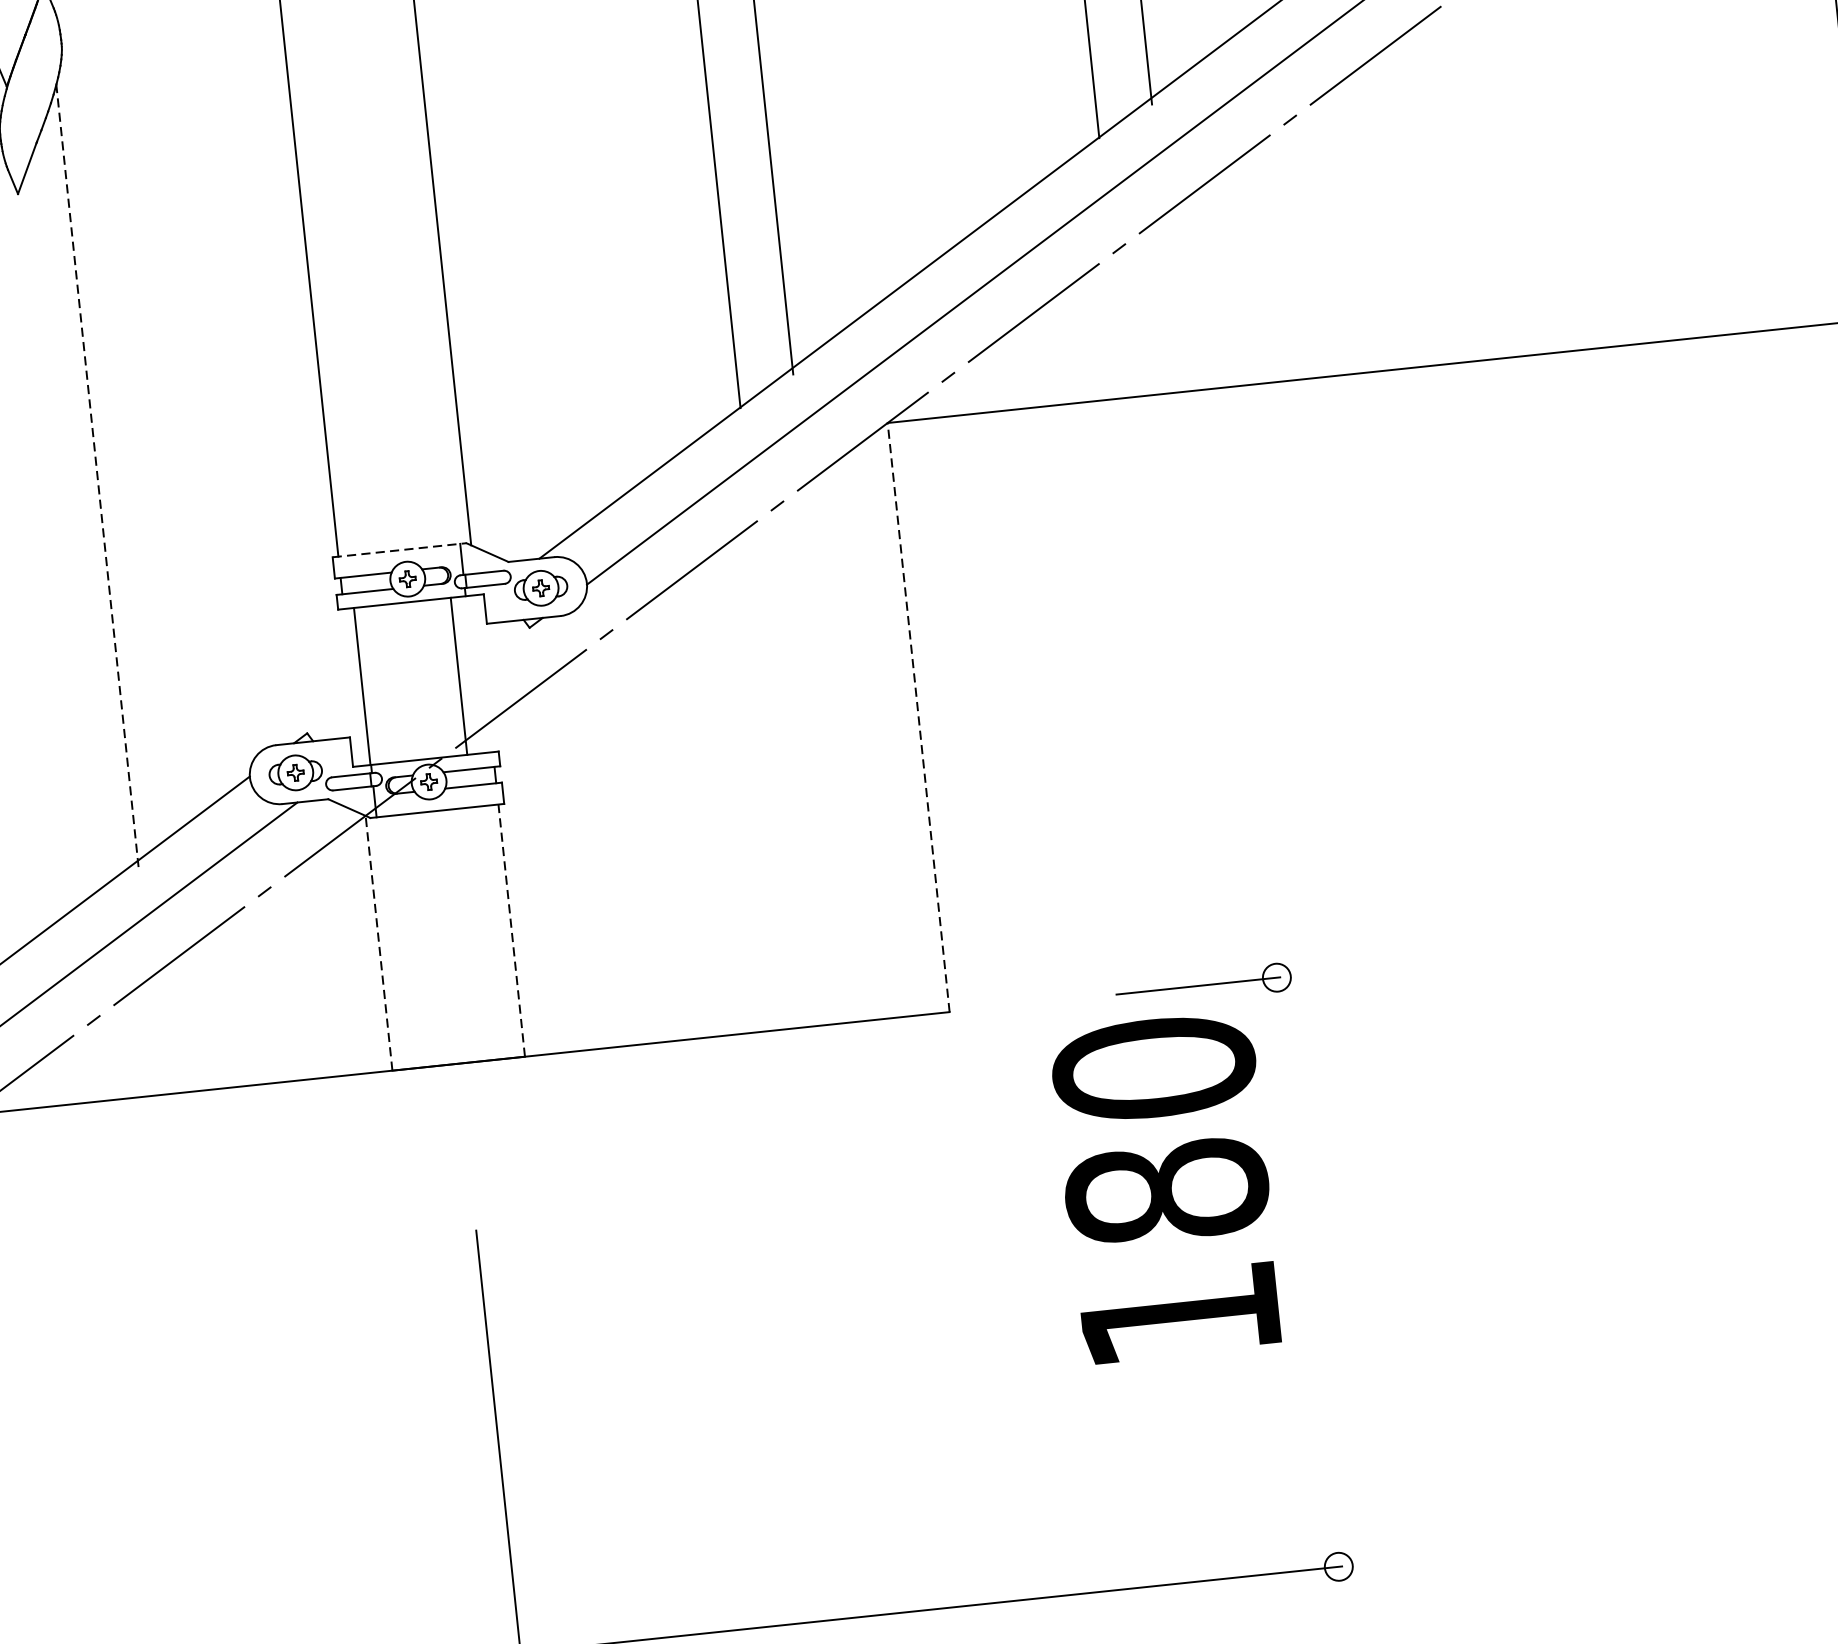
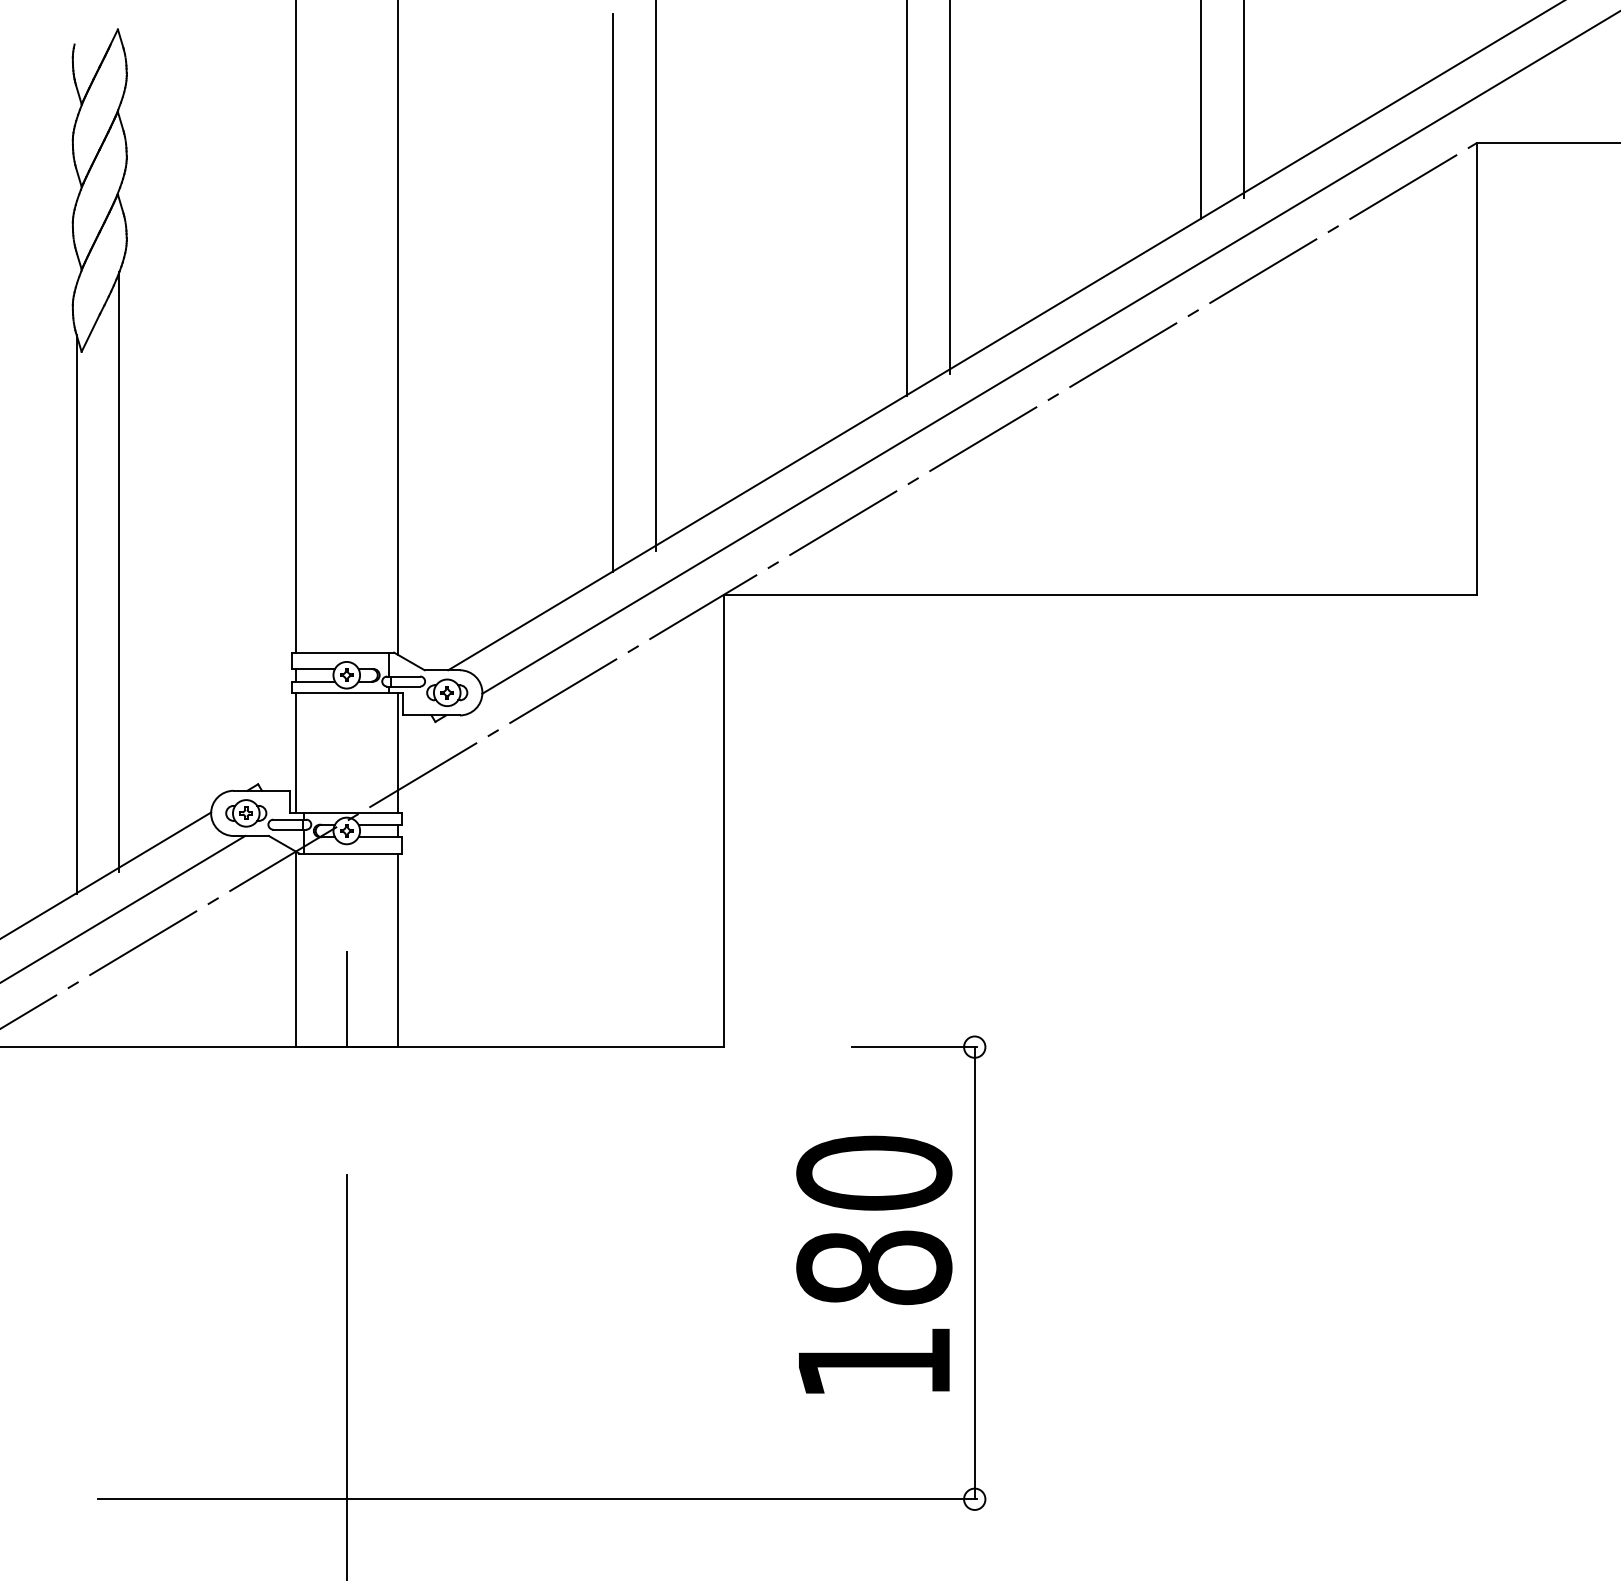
line: (97, 475) -> (119, 571), dashed -> solid
line: (47, 537) -> (76, 614), added
line: (400, 549) -> (343, 652), dashed -> solid
line: (458, 675) -> (295, 752), moved
line: (361, 685) -> (397, 752), moved
line: (918, 716) -> (723, 820), dashed -> solid
line: (511, 930) -> (397, 950), dashed -> solid
line: (378, 943) -> (295, 949), dashed -> solid
line: (451, 1001) -> (346, 999), added
text: (1166, 1187) -> (874, 1264), moved
line: (1307, 1272) -> (974, 1273), added

